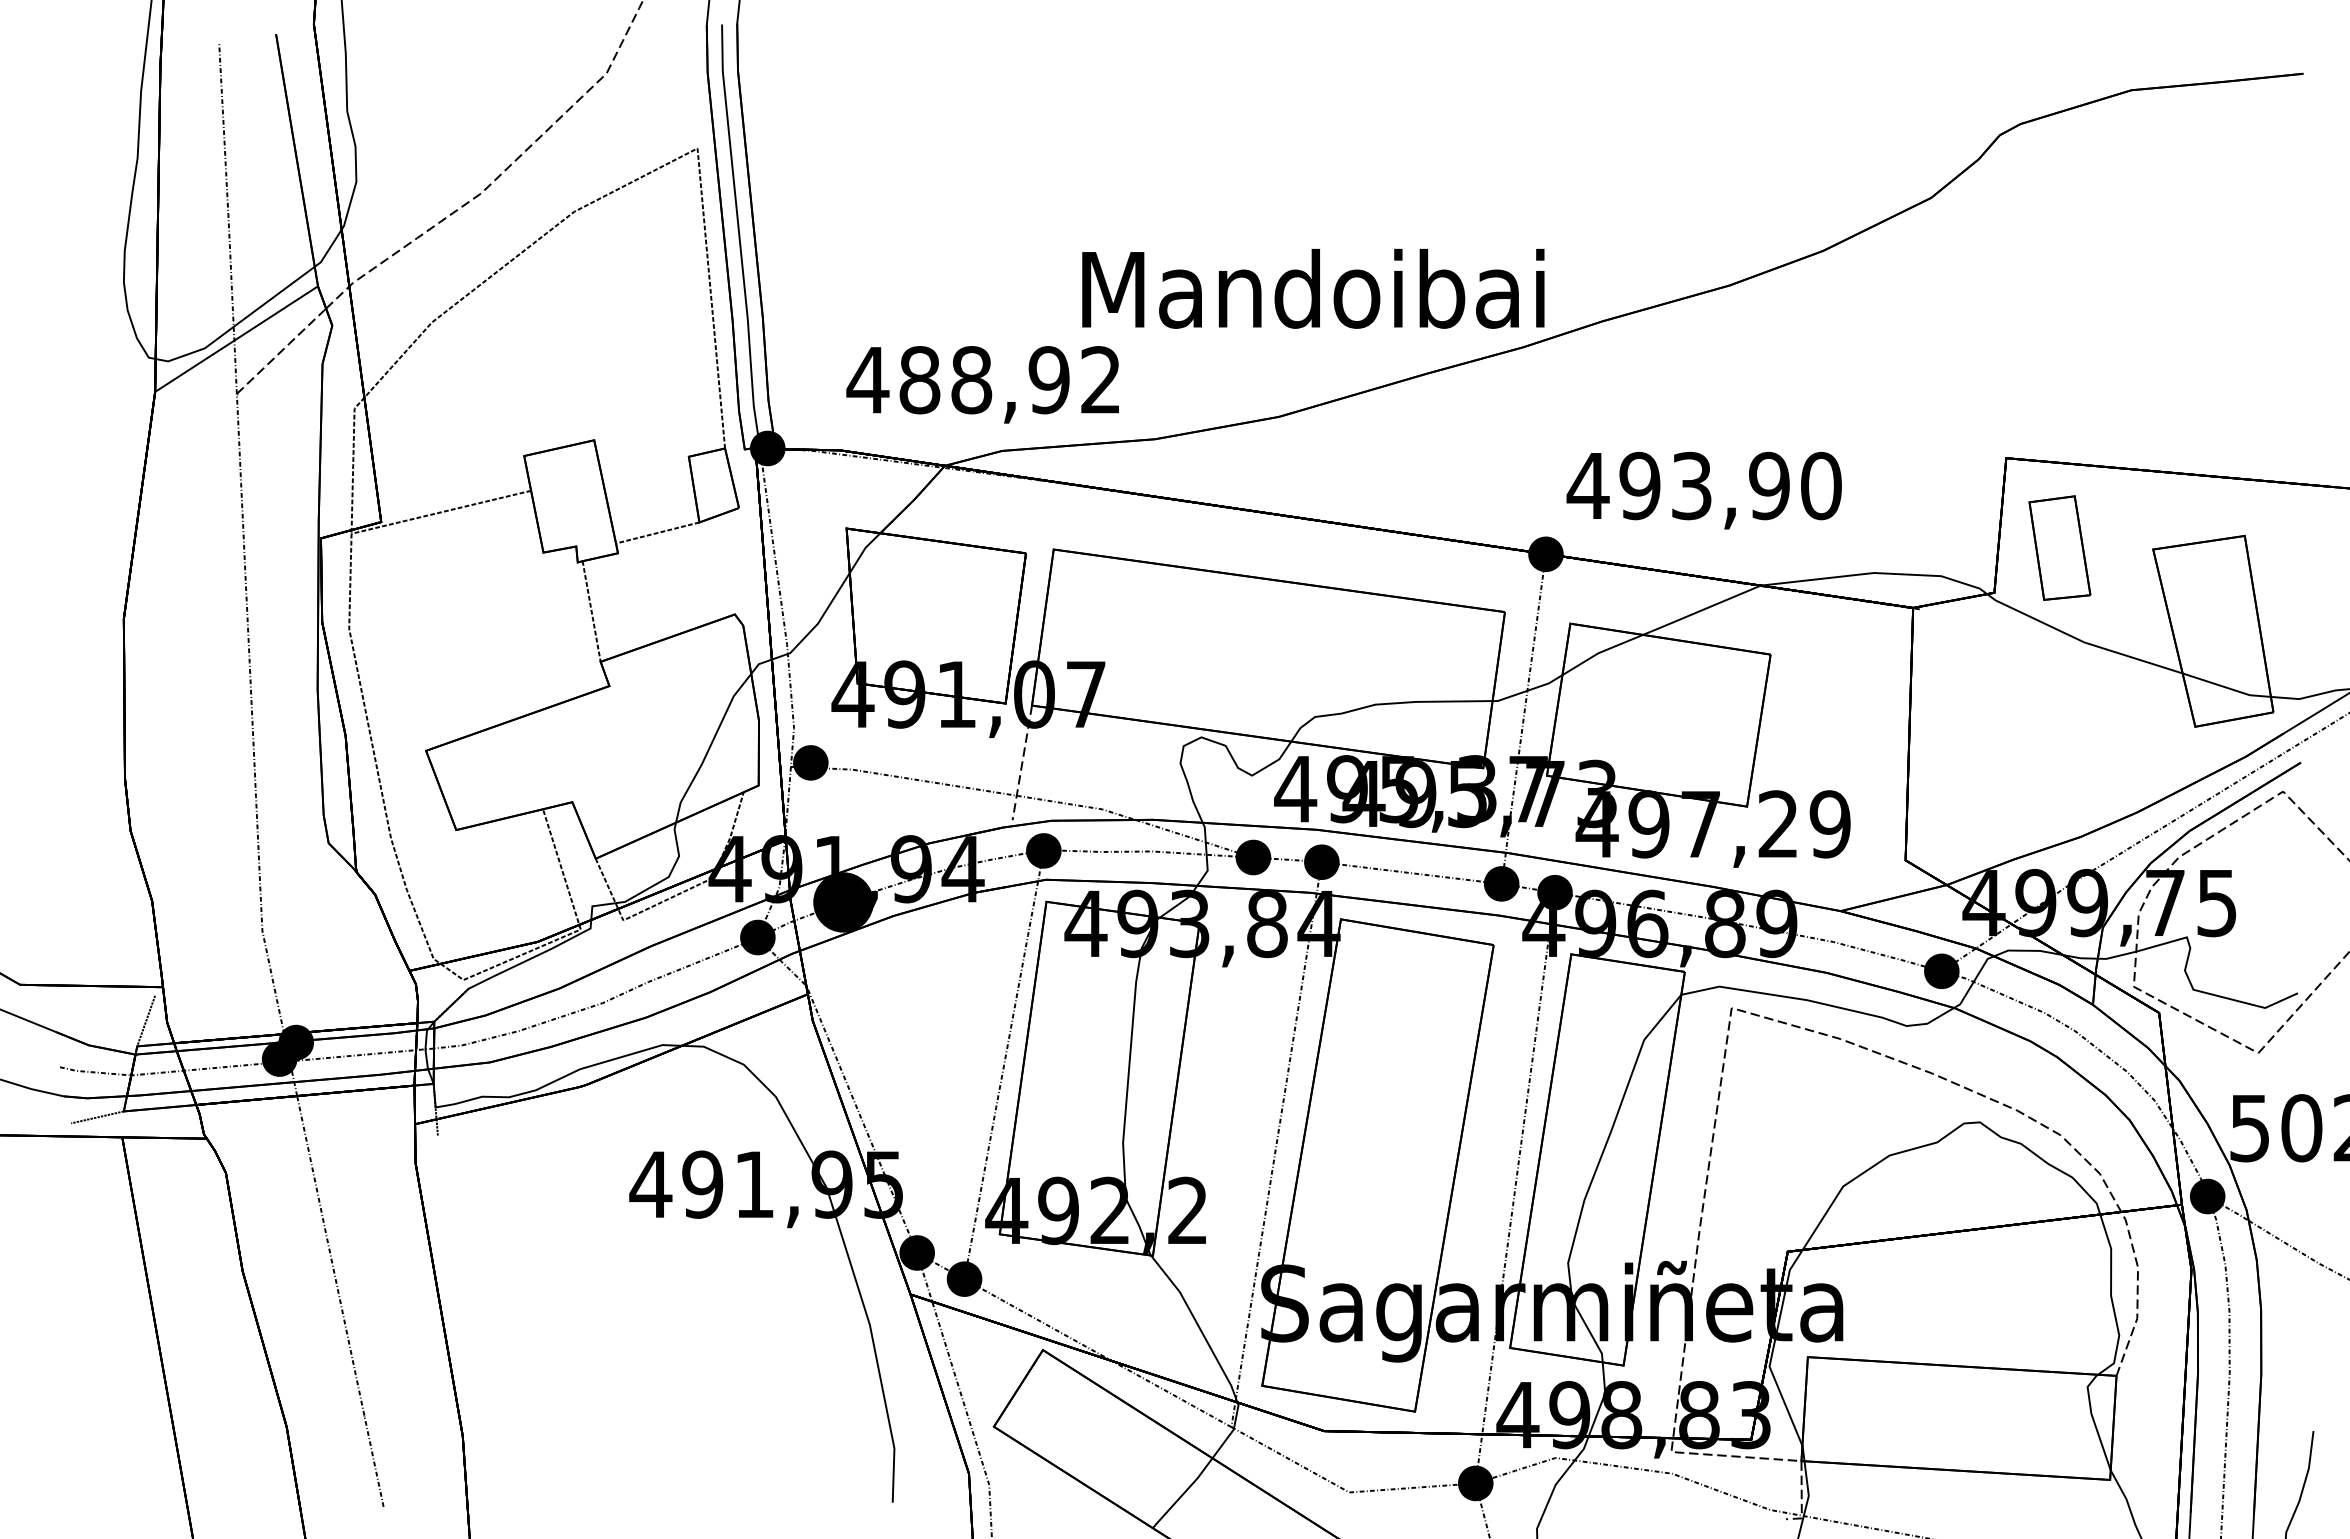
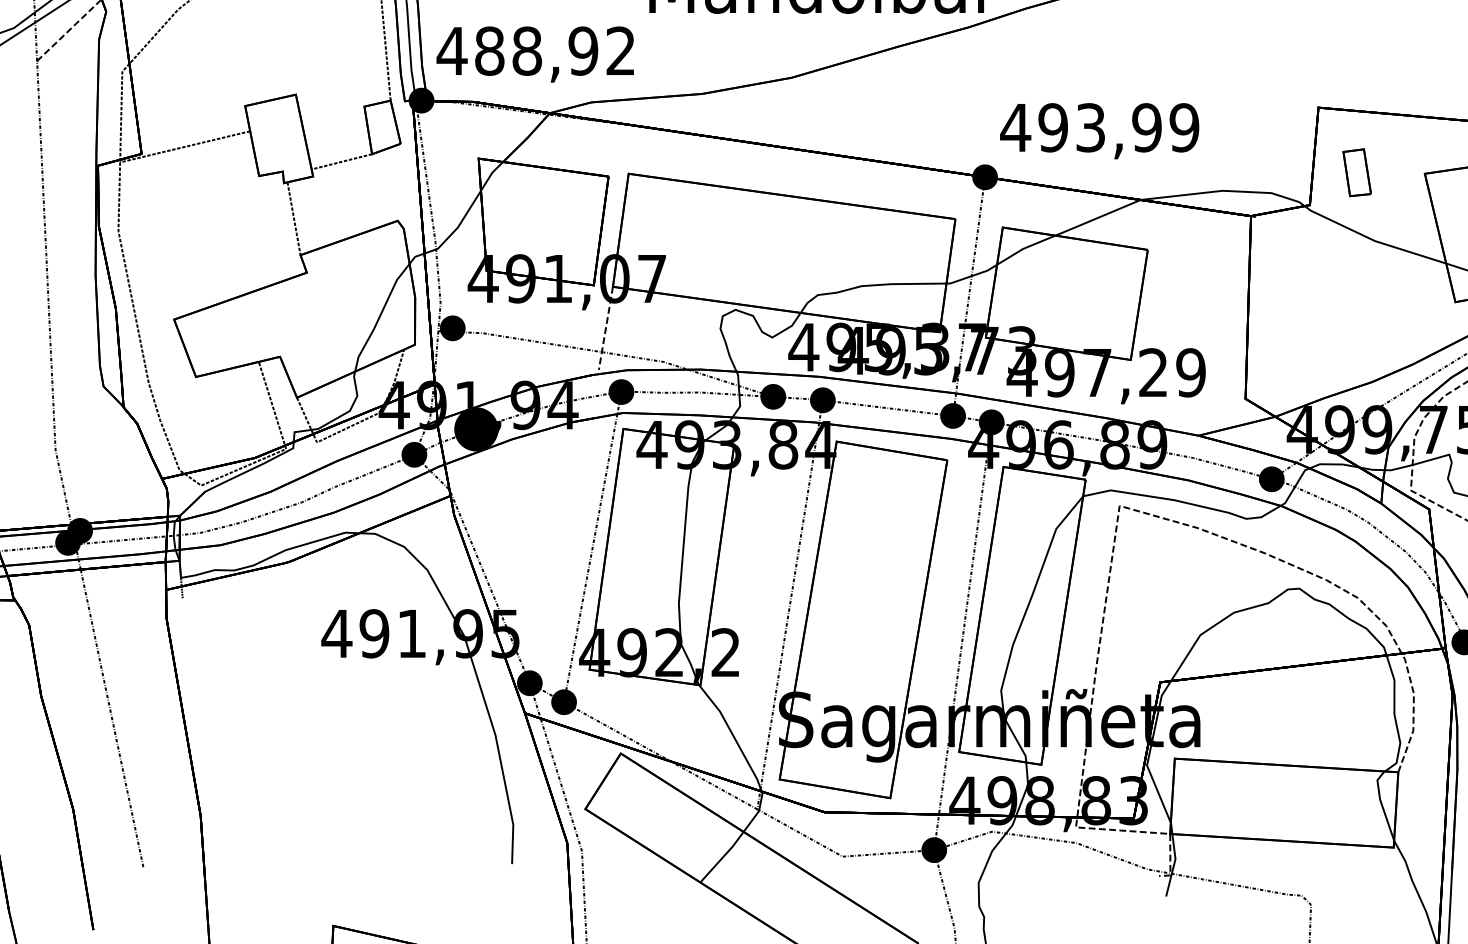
text: (982, 384) -> (535, 54), moved
text: (1820, 486) -> (1183, 128), 493,90 -> 493,99
part: (2059, 547) -> (1357, 172), size x0.62

